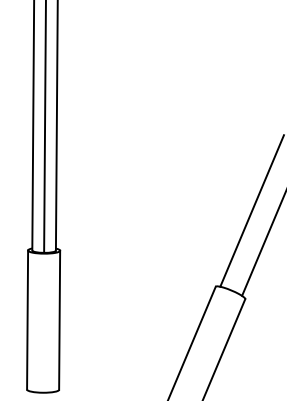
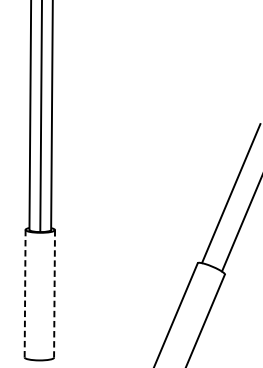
line: (27, 320) -> (25, 294), solid -> dashed
line: (59, 320) -> (54, 294), solid -> dashed

